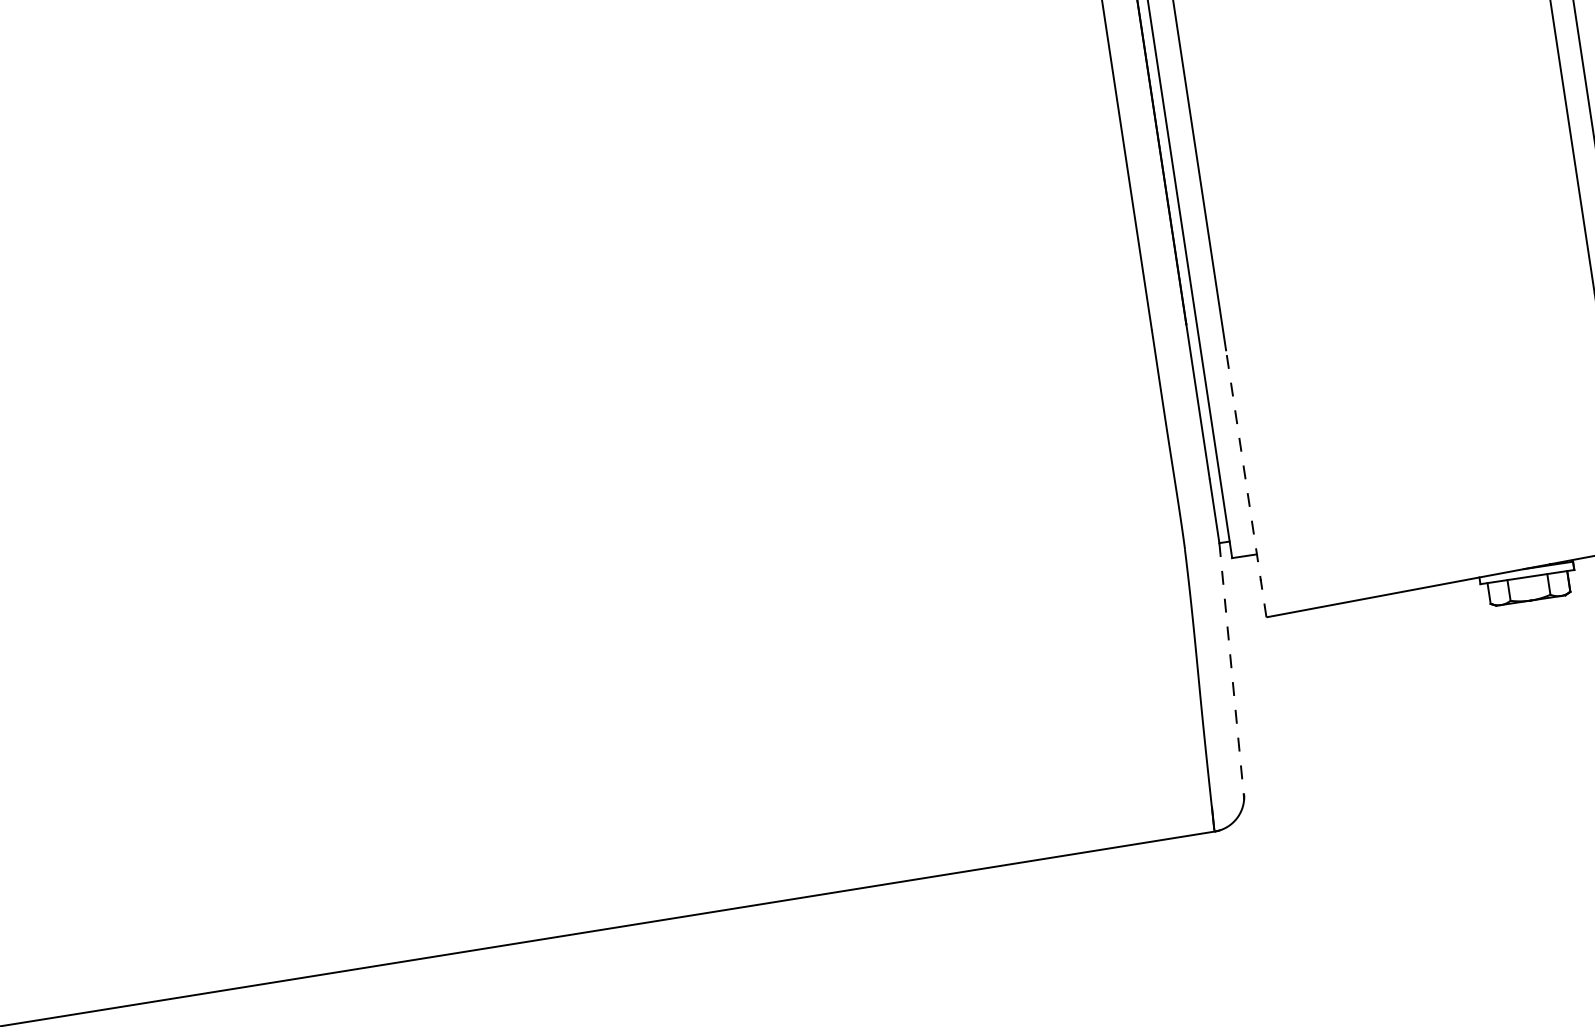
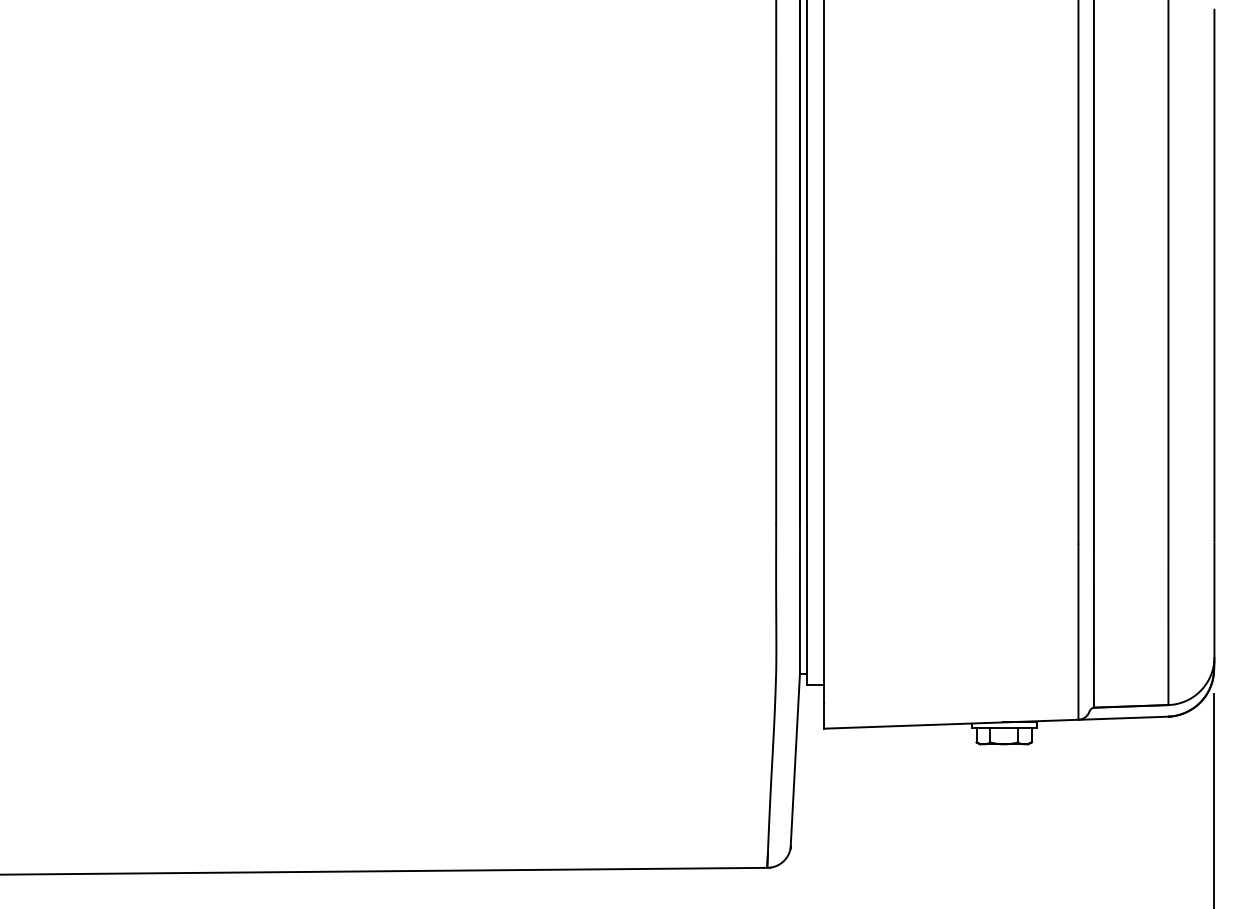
line: (1246, 483) -> (824, 636), dashed -> solid
line: (1232, 671) -> (795, 761), dashed -> solid

